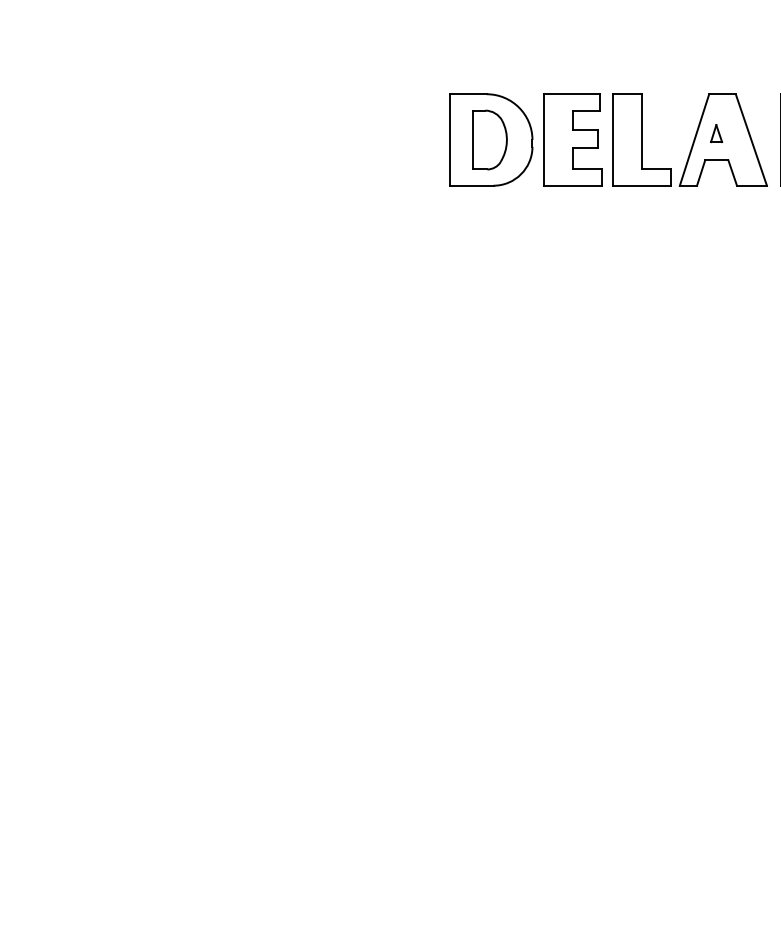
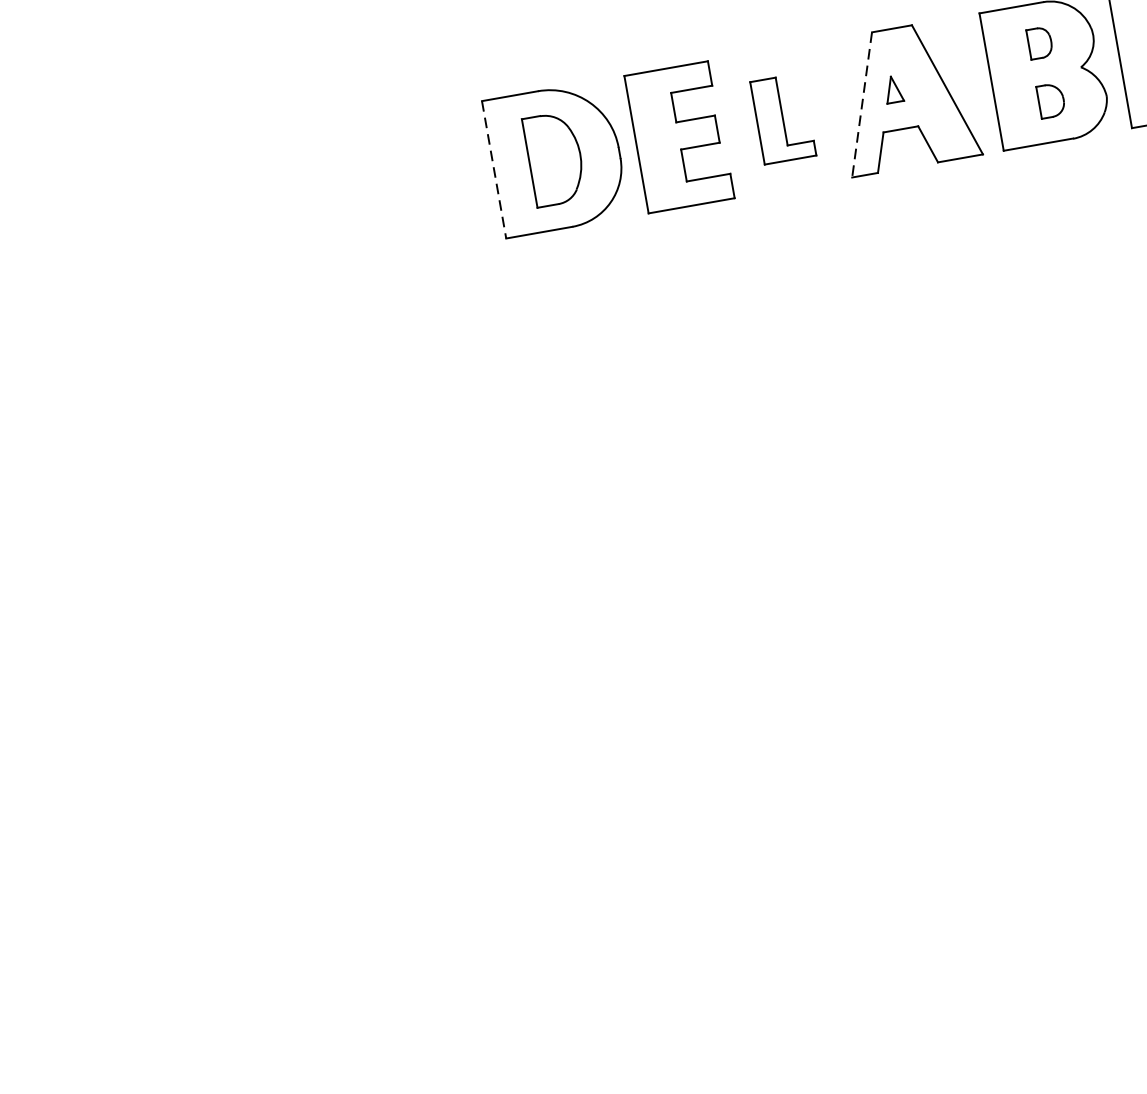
line: (449, 139) -> (493, 169), solid -> dashed
part: (641, 139) -> (782, 118), size x0.6
line: (694, 140) -> (862, 105), solid -> dashed

